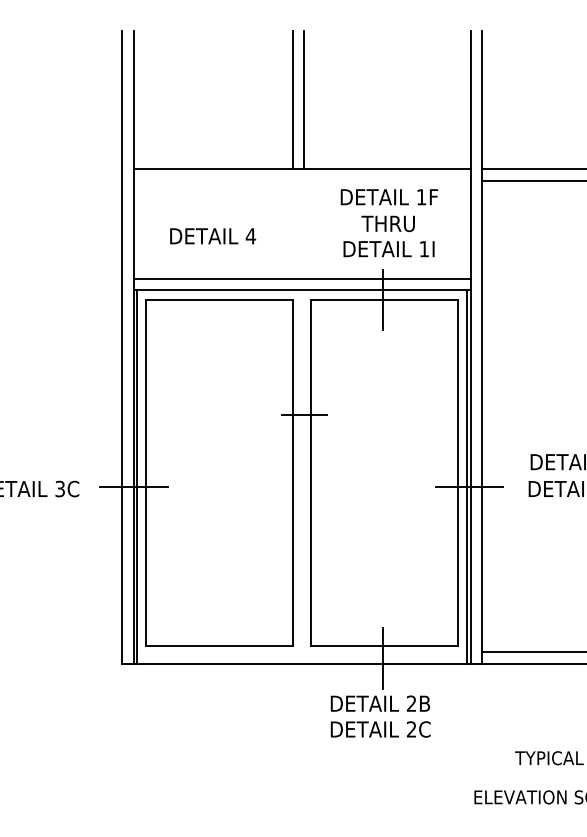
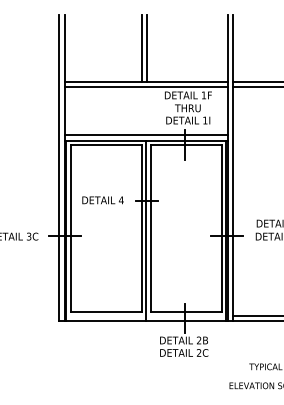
line: (300, 180) -> (145, 87), added
text: (211, 236) -> (102, 200), moved
line: (302, 476) -> (146, 230), added

